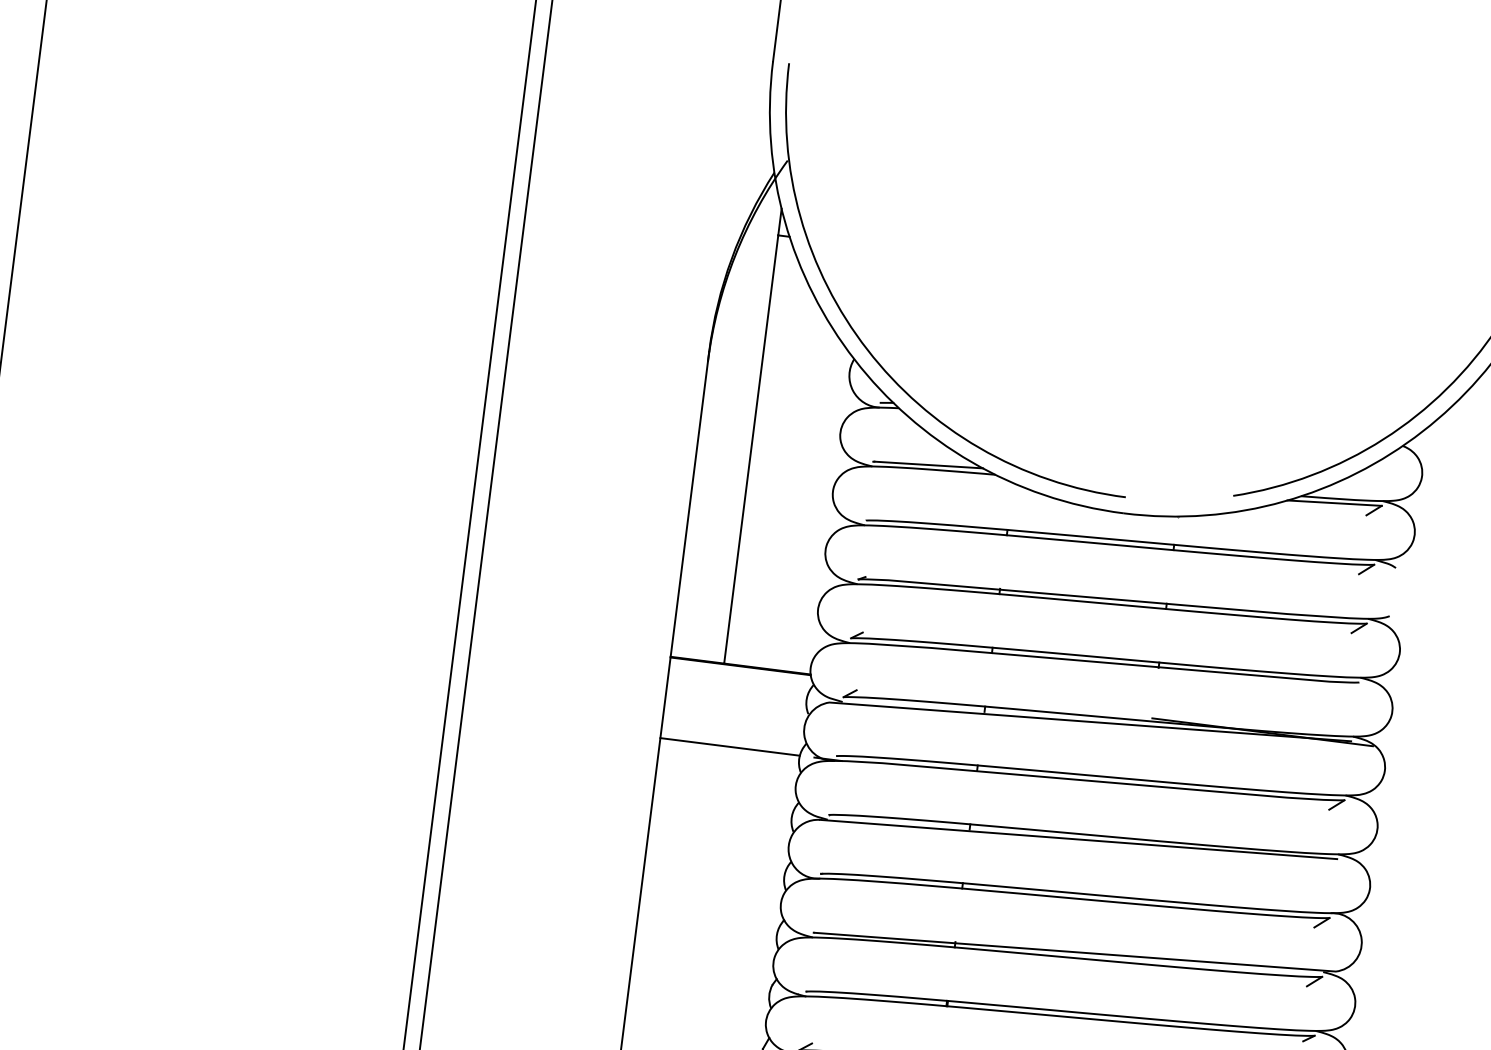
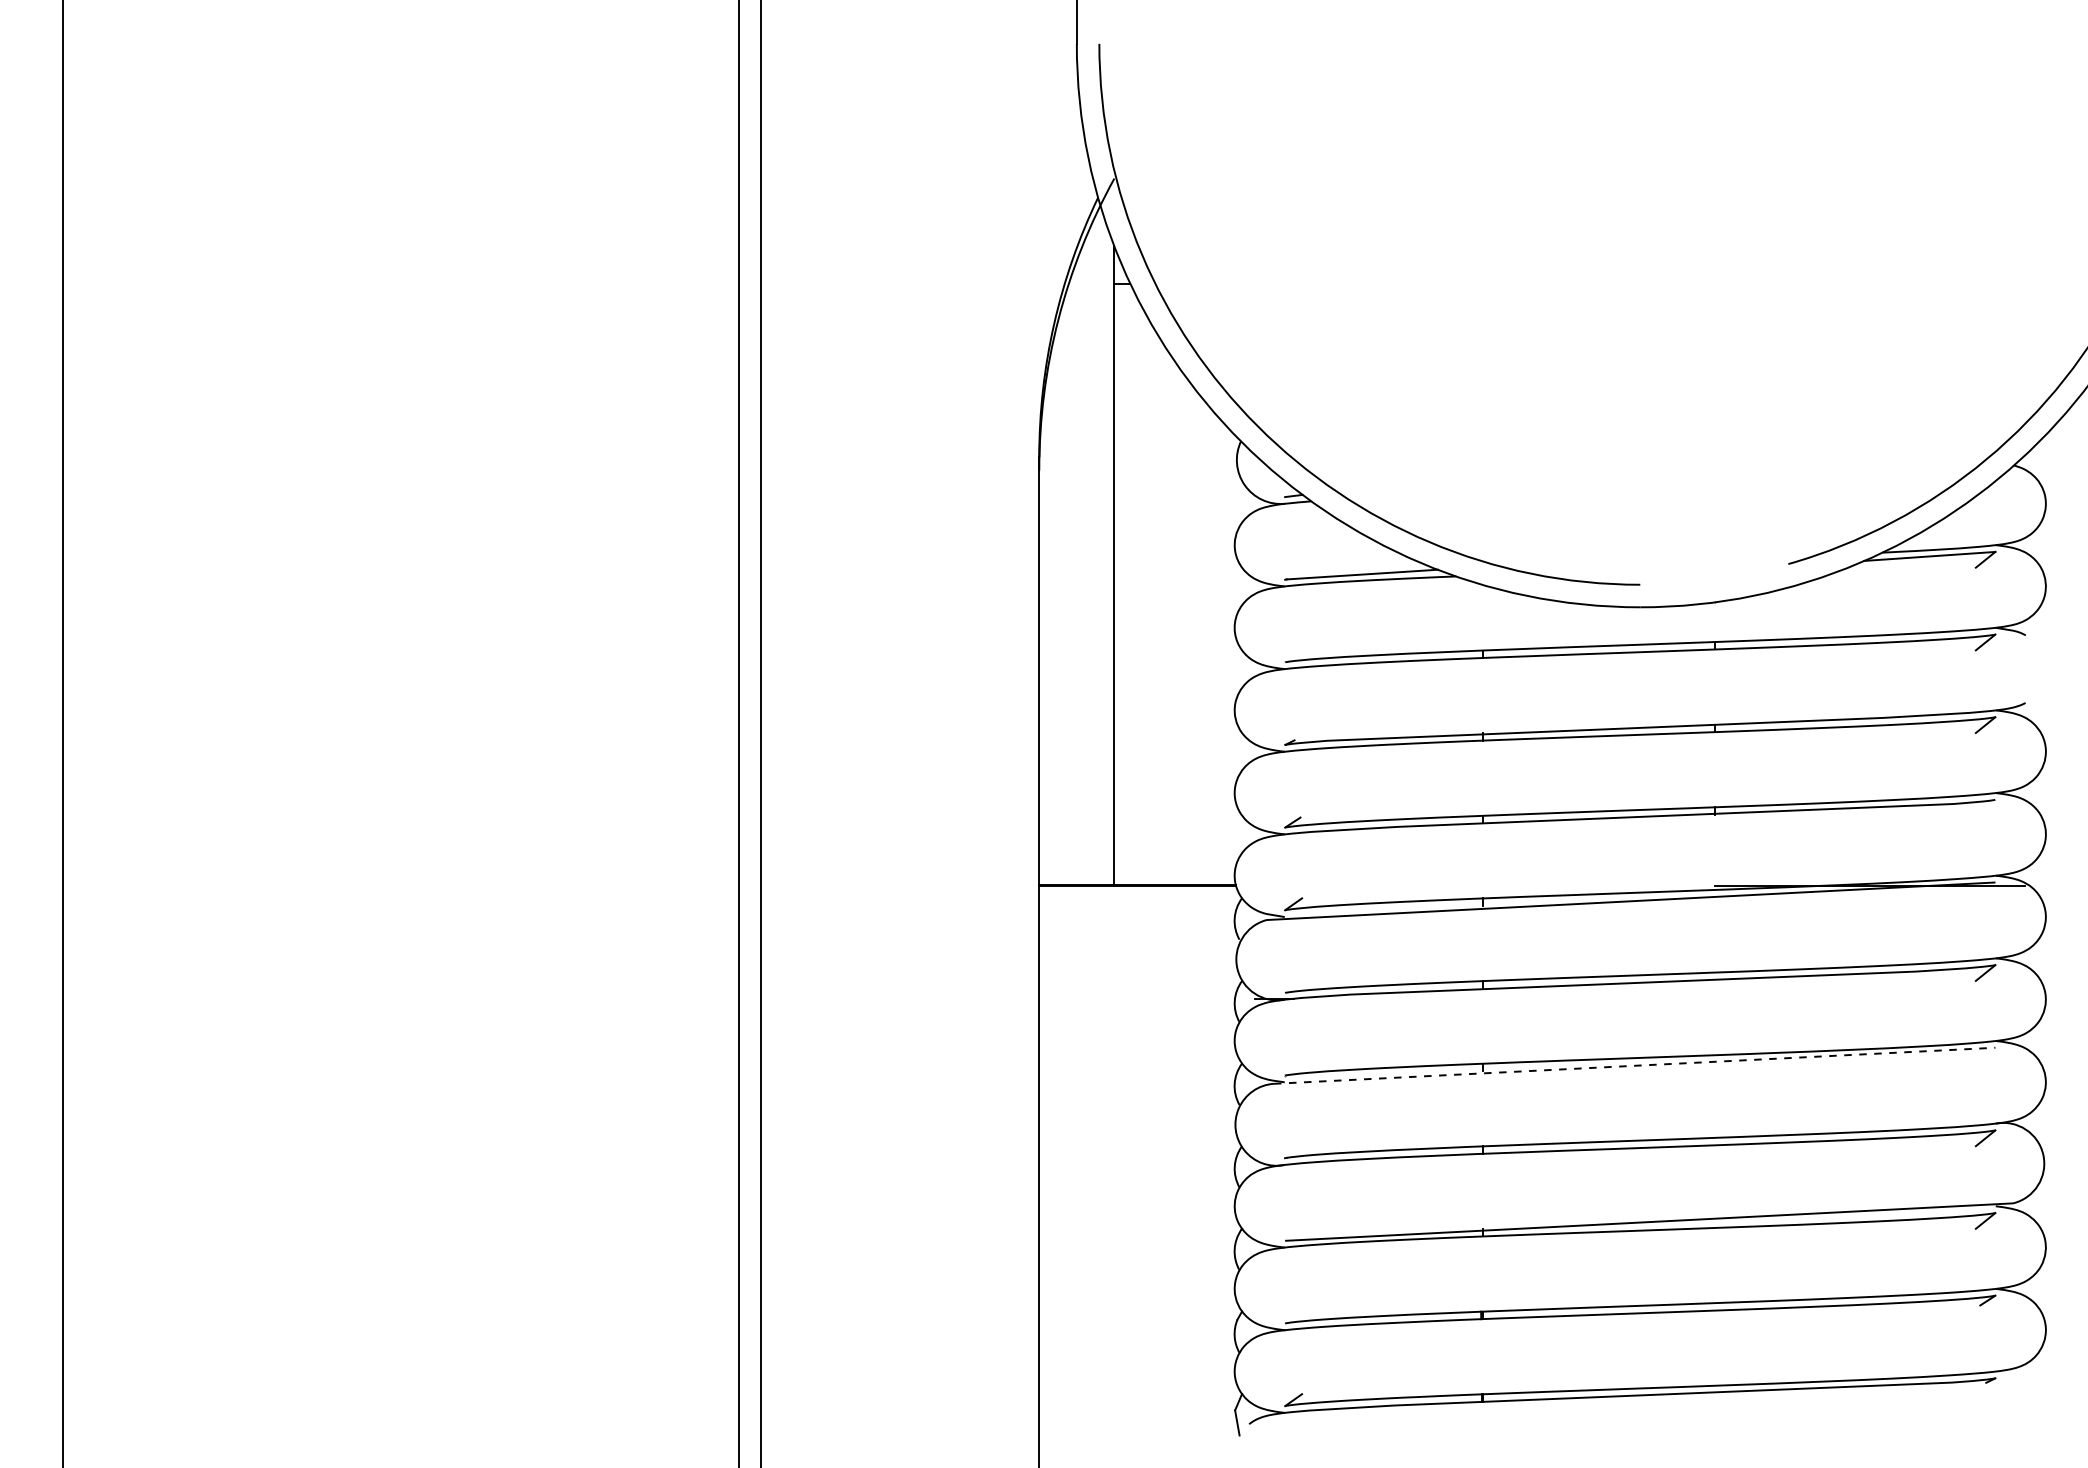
line: (729, 746) -> (1136, 998), removed
line: (1079, 839) -> (1635, 1065), solid -> dashed

